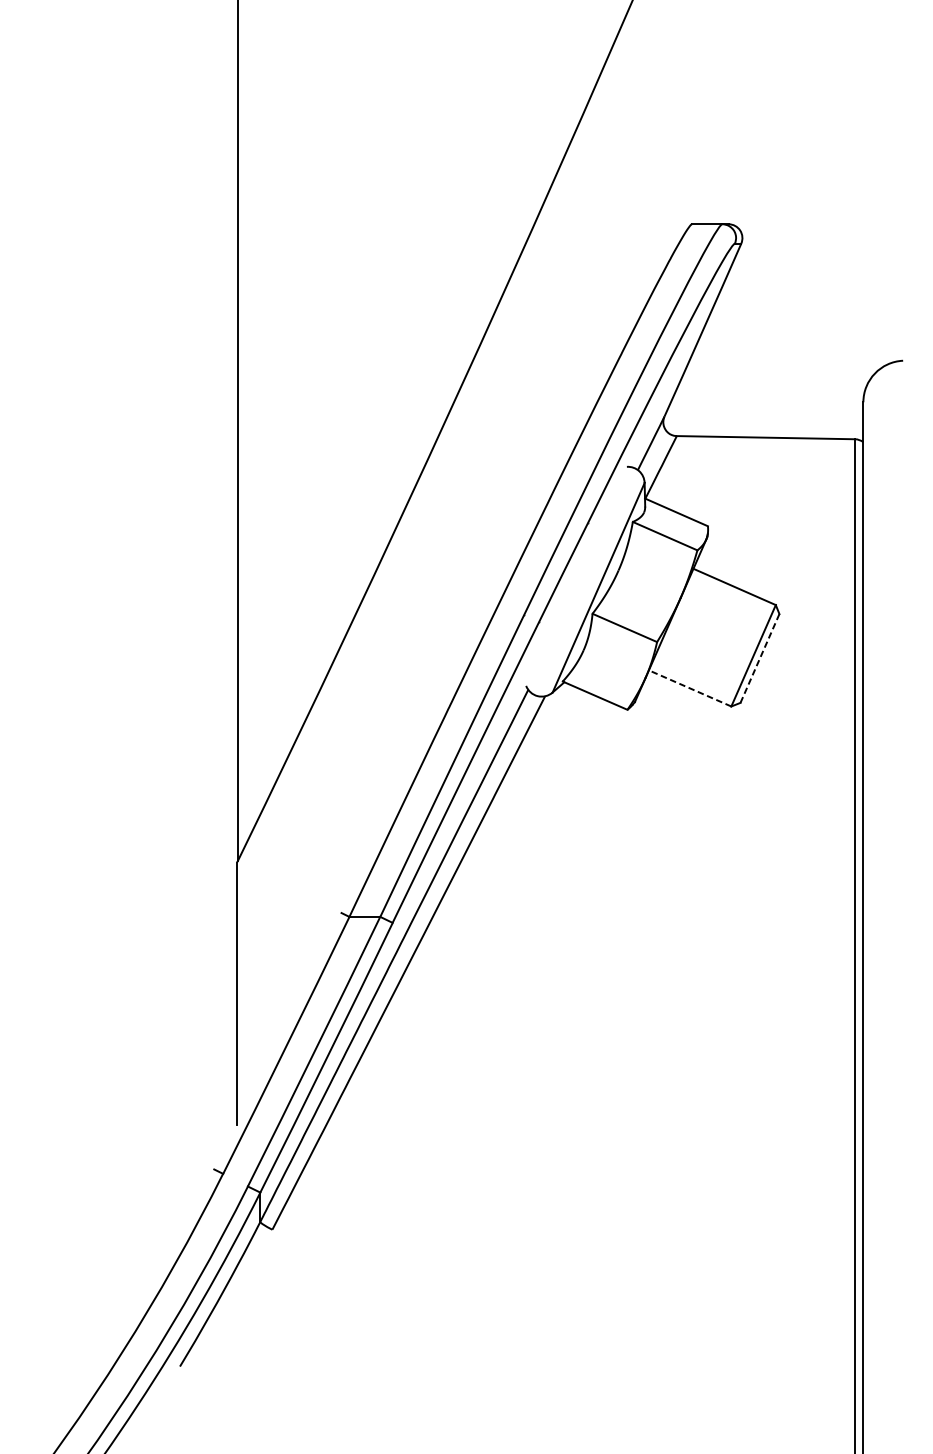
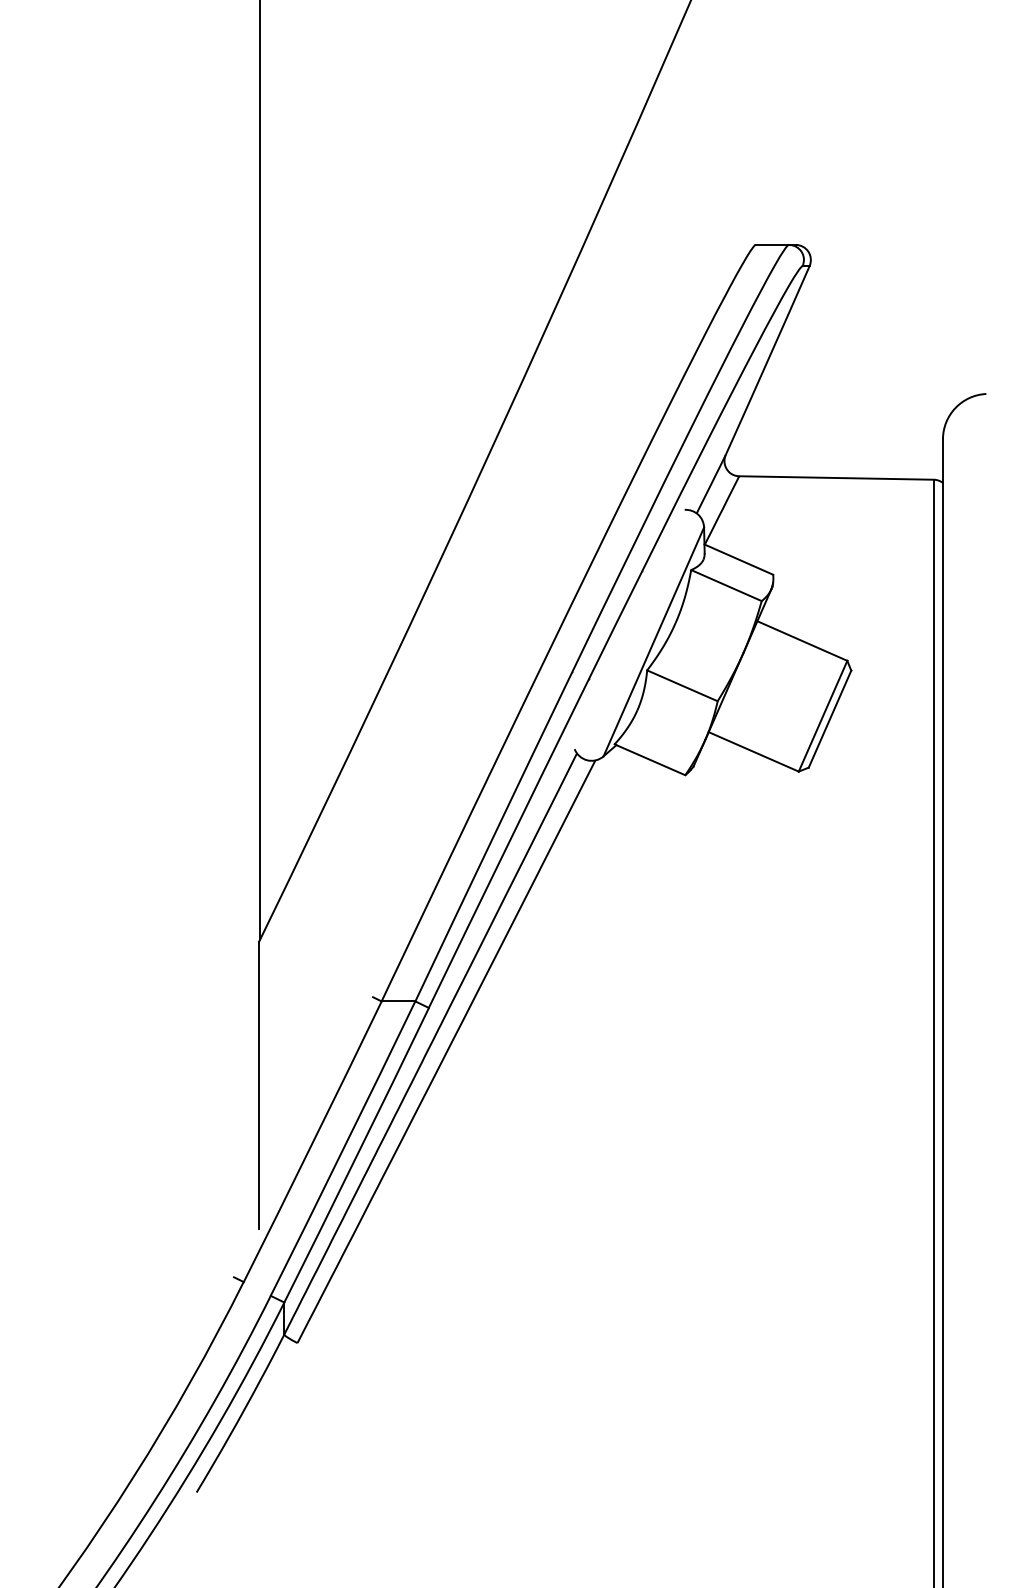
line: (760, 658) -> (830, 719), dashed -> solid
line: (689, 688) -> (753, 751), dashed -> solid

